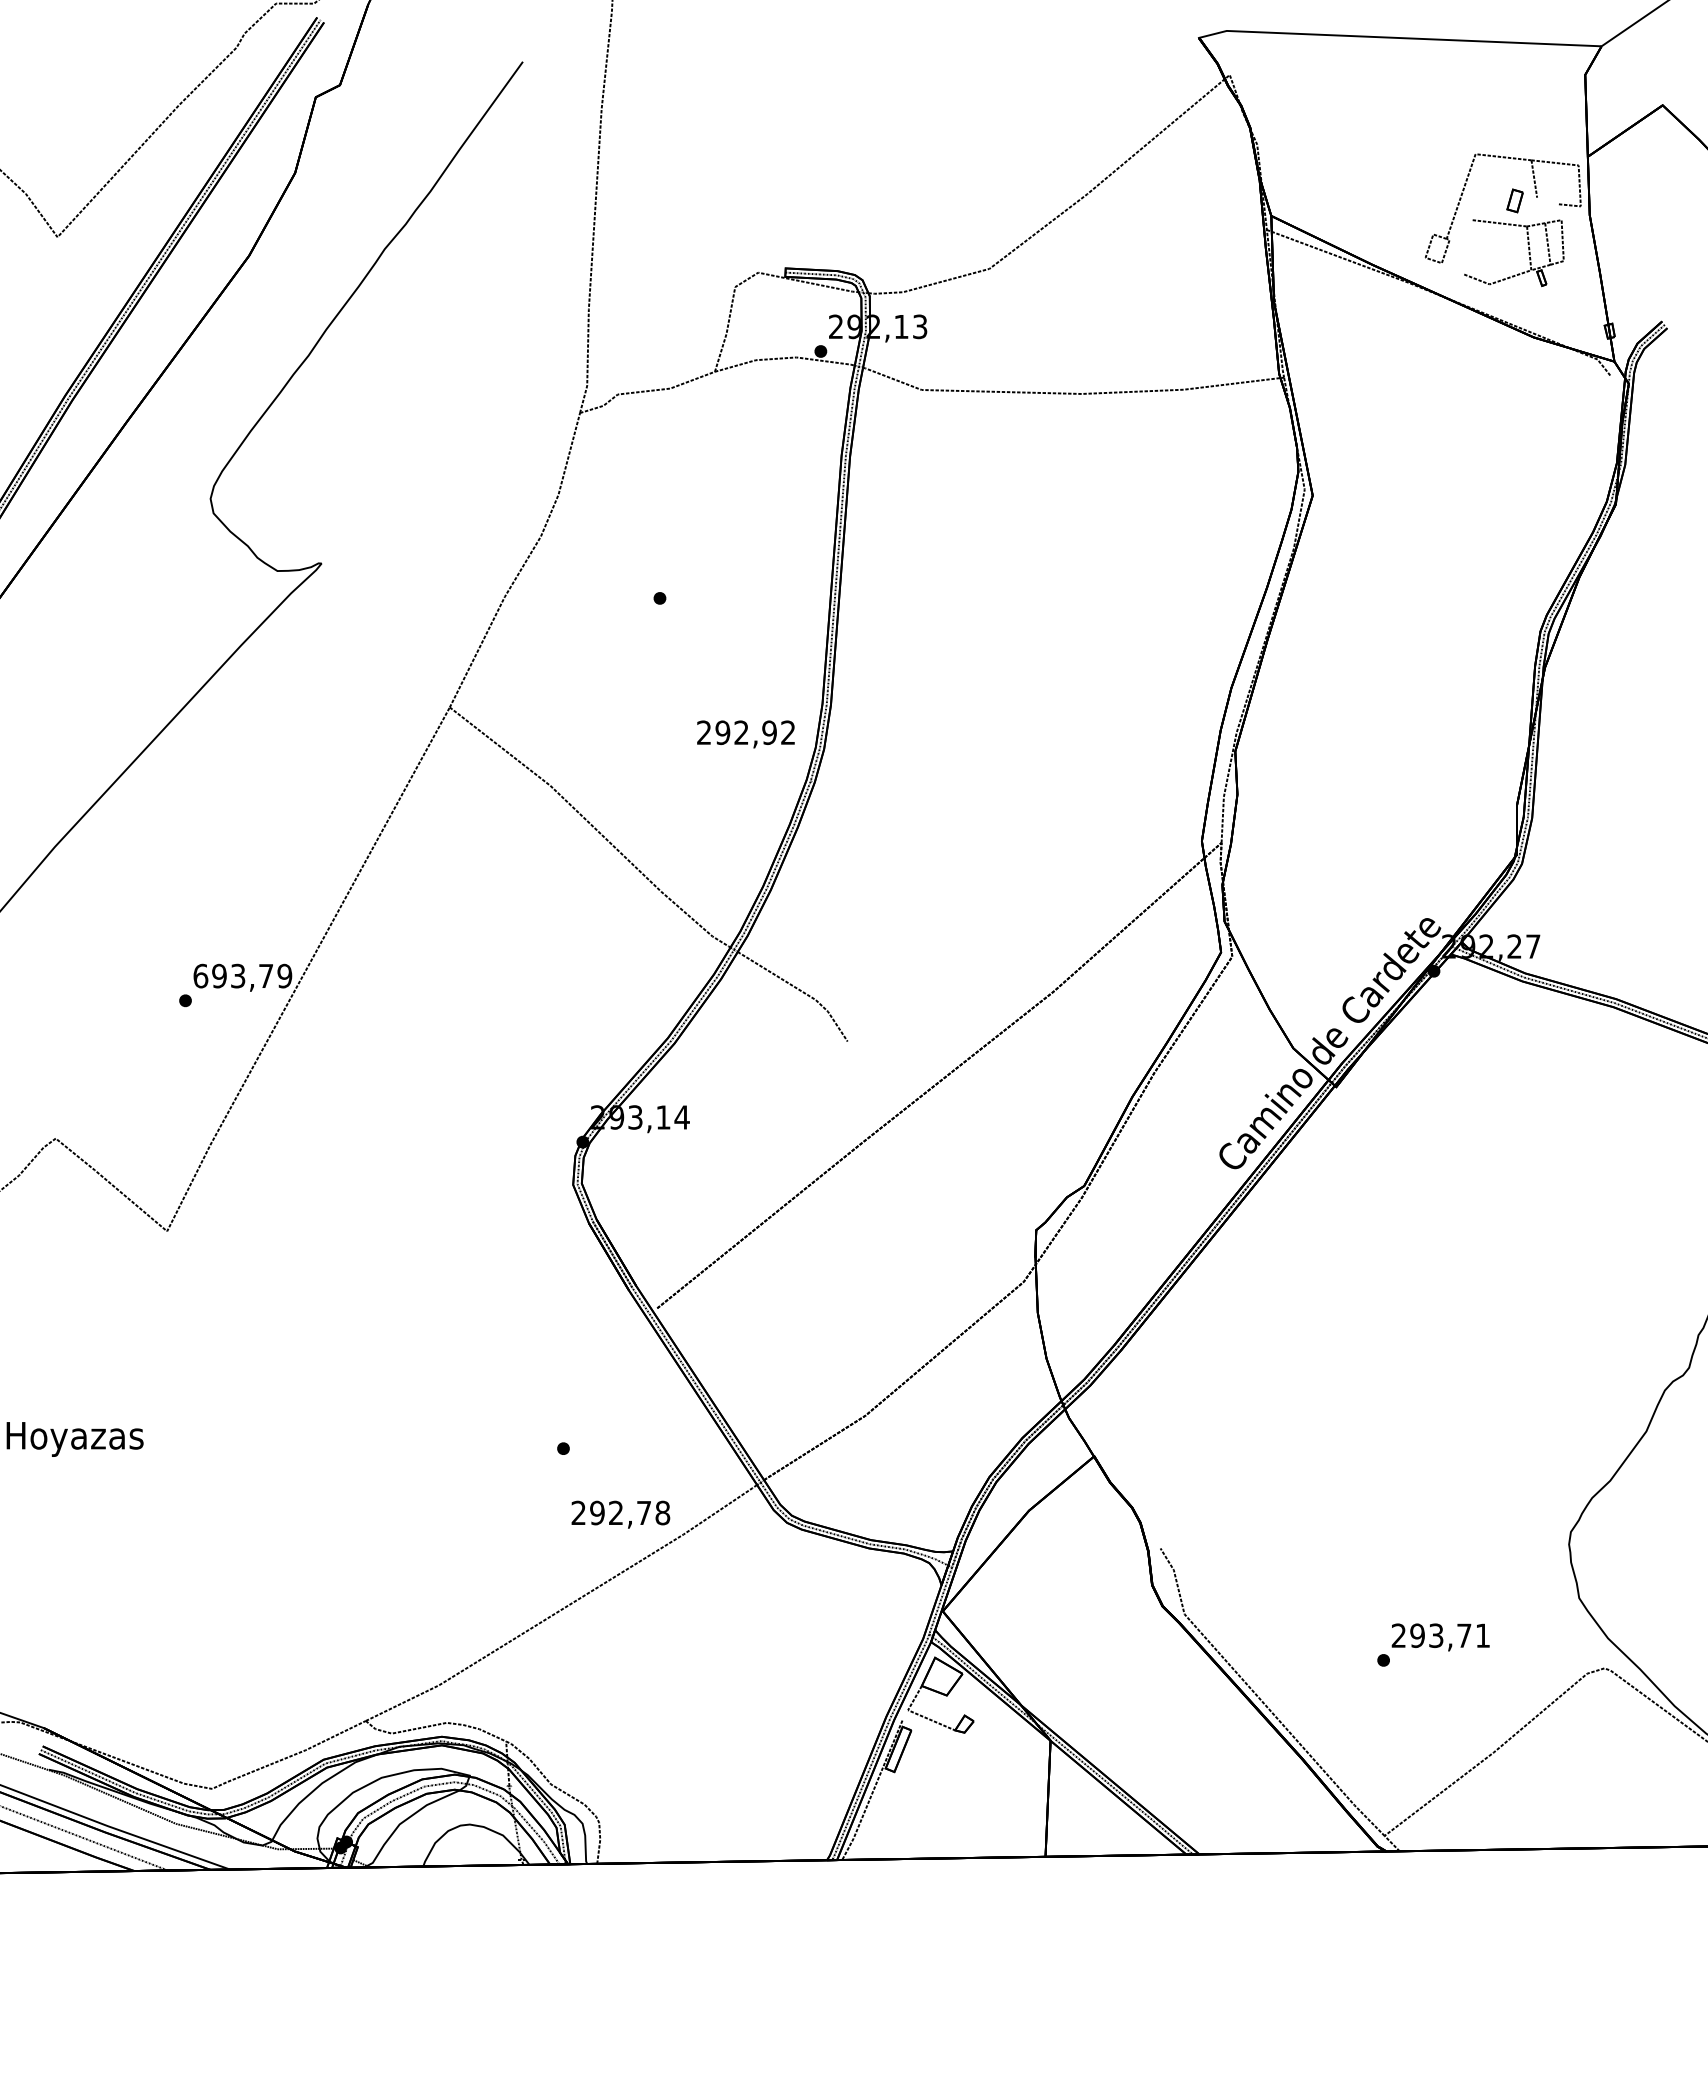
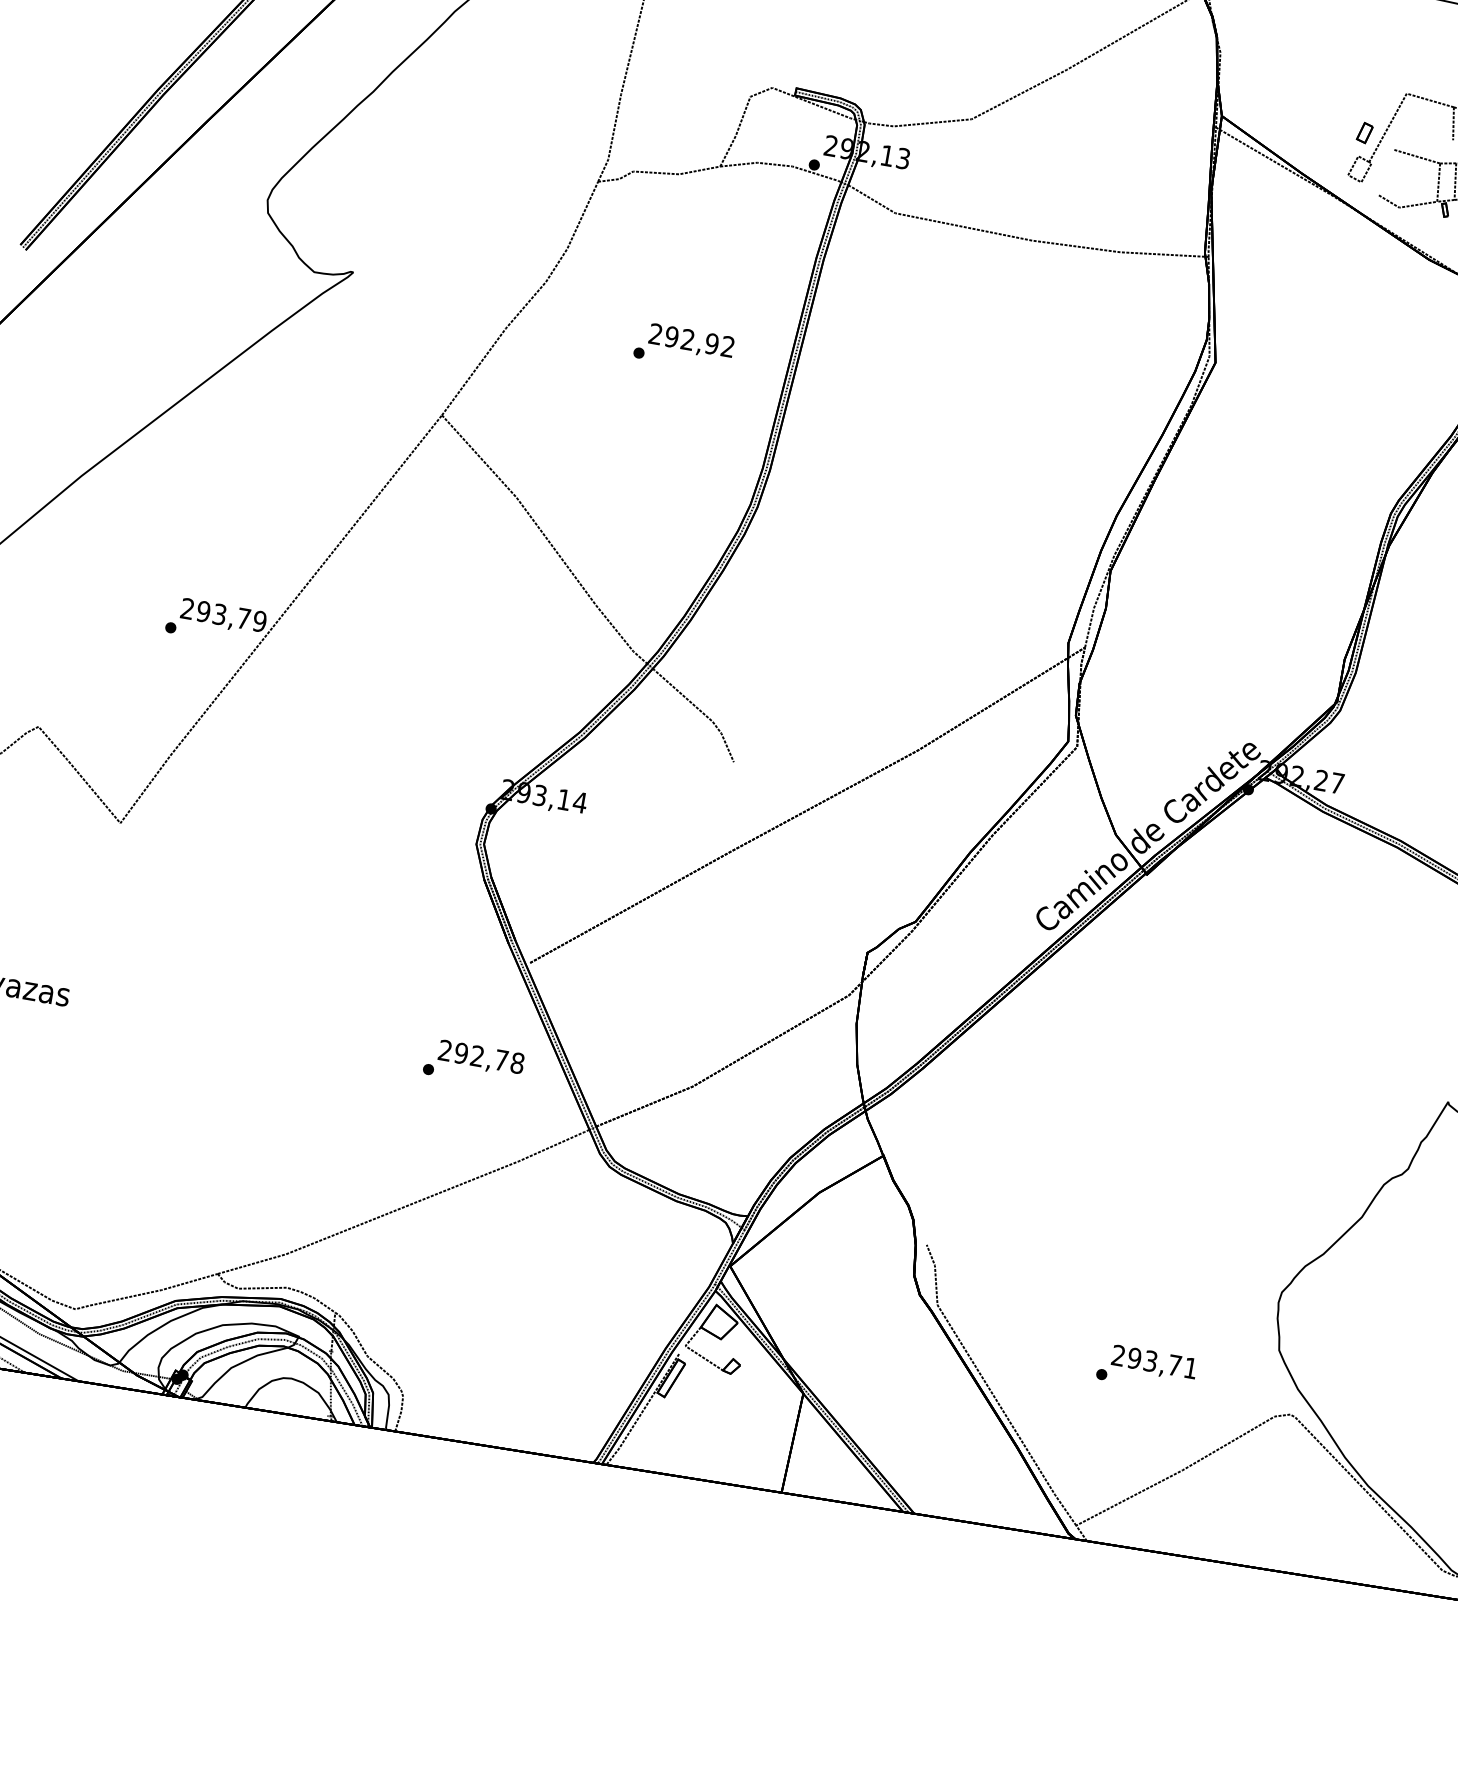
part: (1514, 200) -> (1364, 132), moved
text: (745, 734) -> (691, 341), moved
text: (200, 975) -> (187, 608), 693,79 -> 293,79
text: (620, 1514) -> (480, 1058), moved

